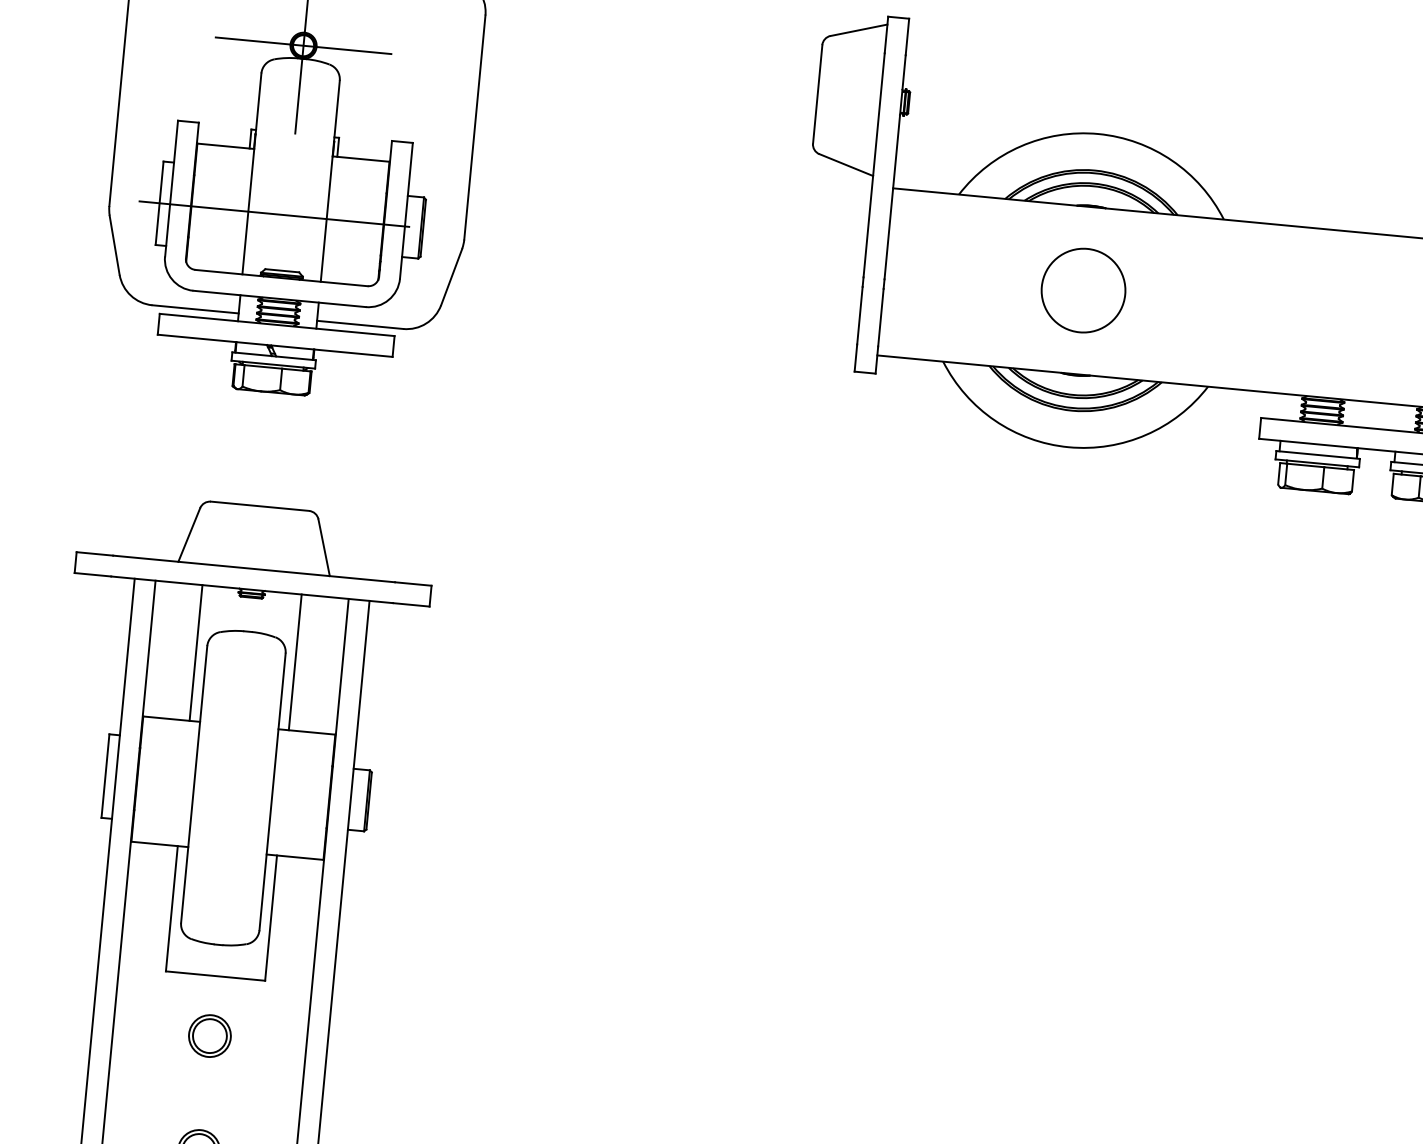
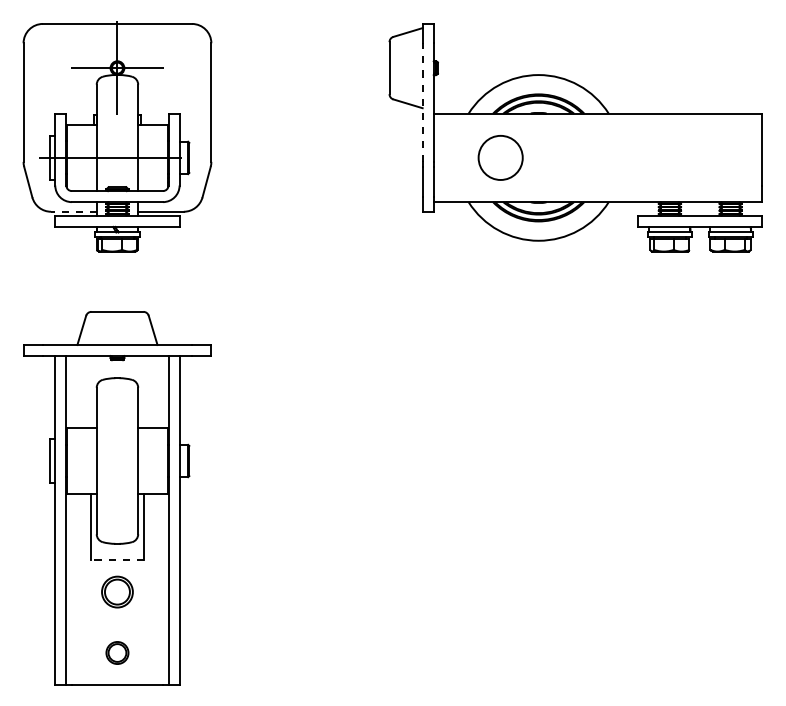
line: (873, 165) -> (422, 102), solid -> dashed
circle: (1083, 289) -> (500, 157), moved
line: (194, 308) -> (73, 211), solid -> dashed
line: (196, 652) -> (91, 391), removed
line: (294, 661) -> (143, 391), removed
line: (213, 975) -> (116, 560), solid -> dashed
part: (209, 1036) -> (117, 592), size x1.4

